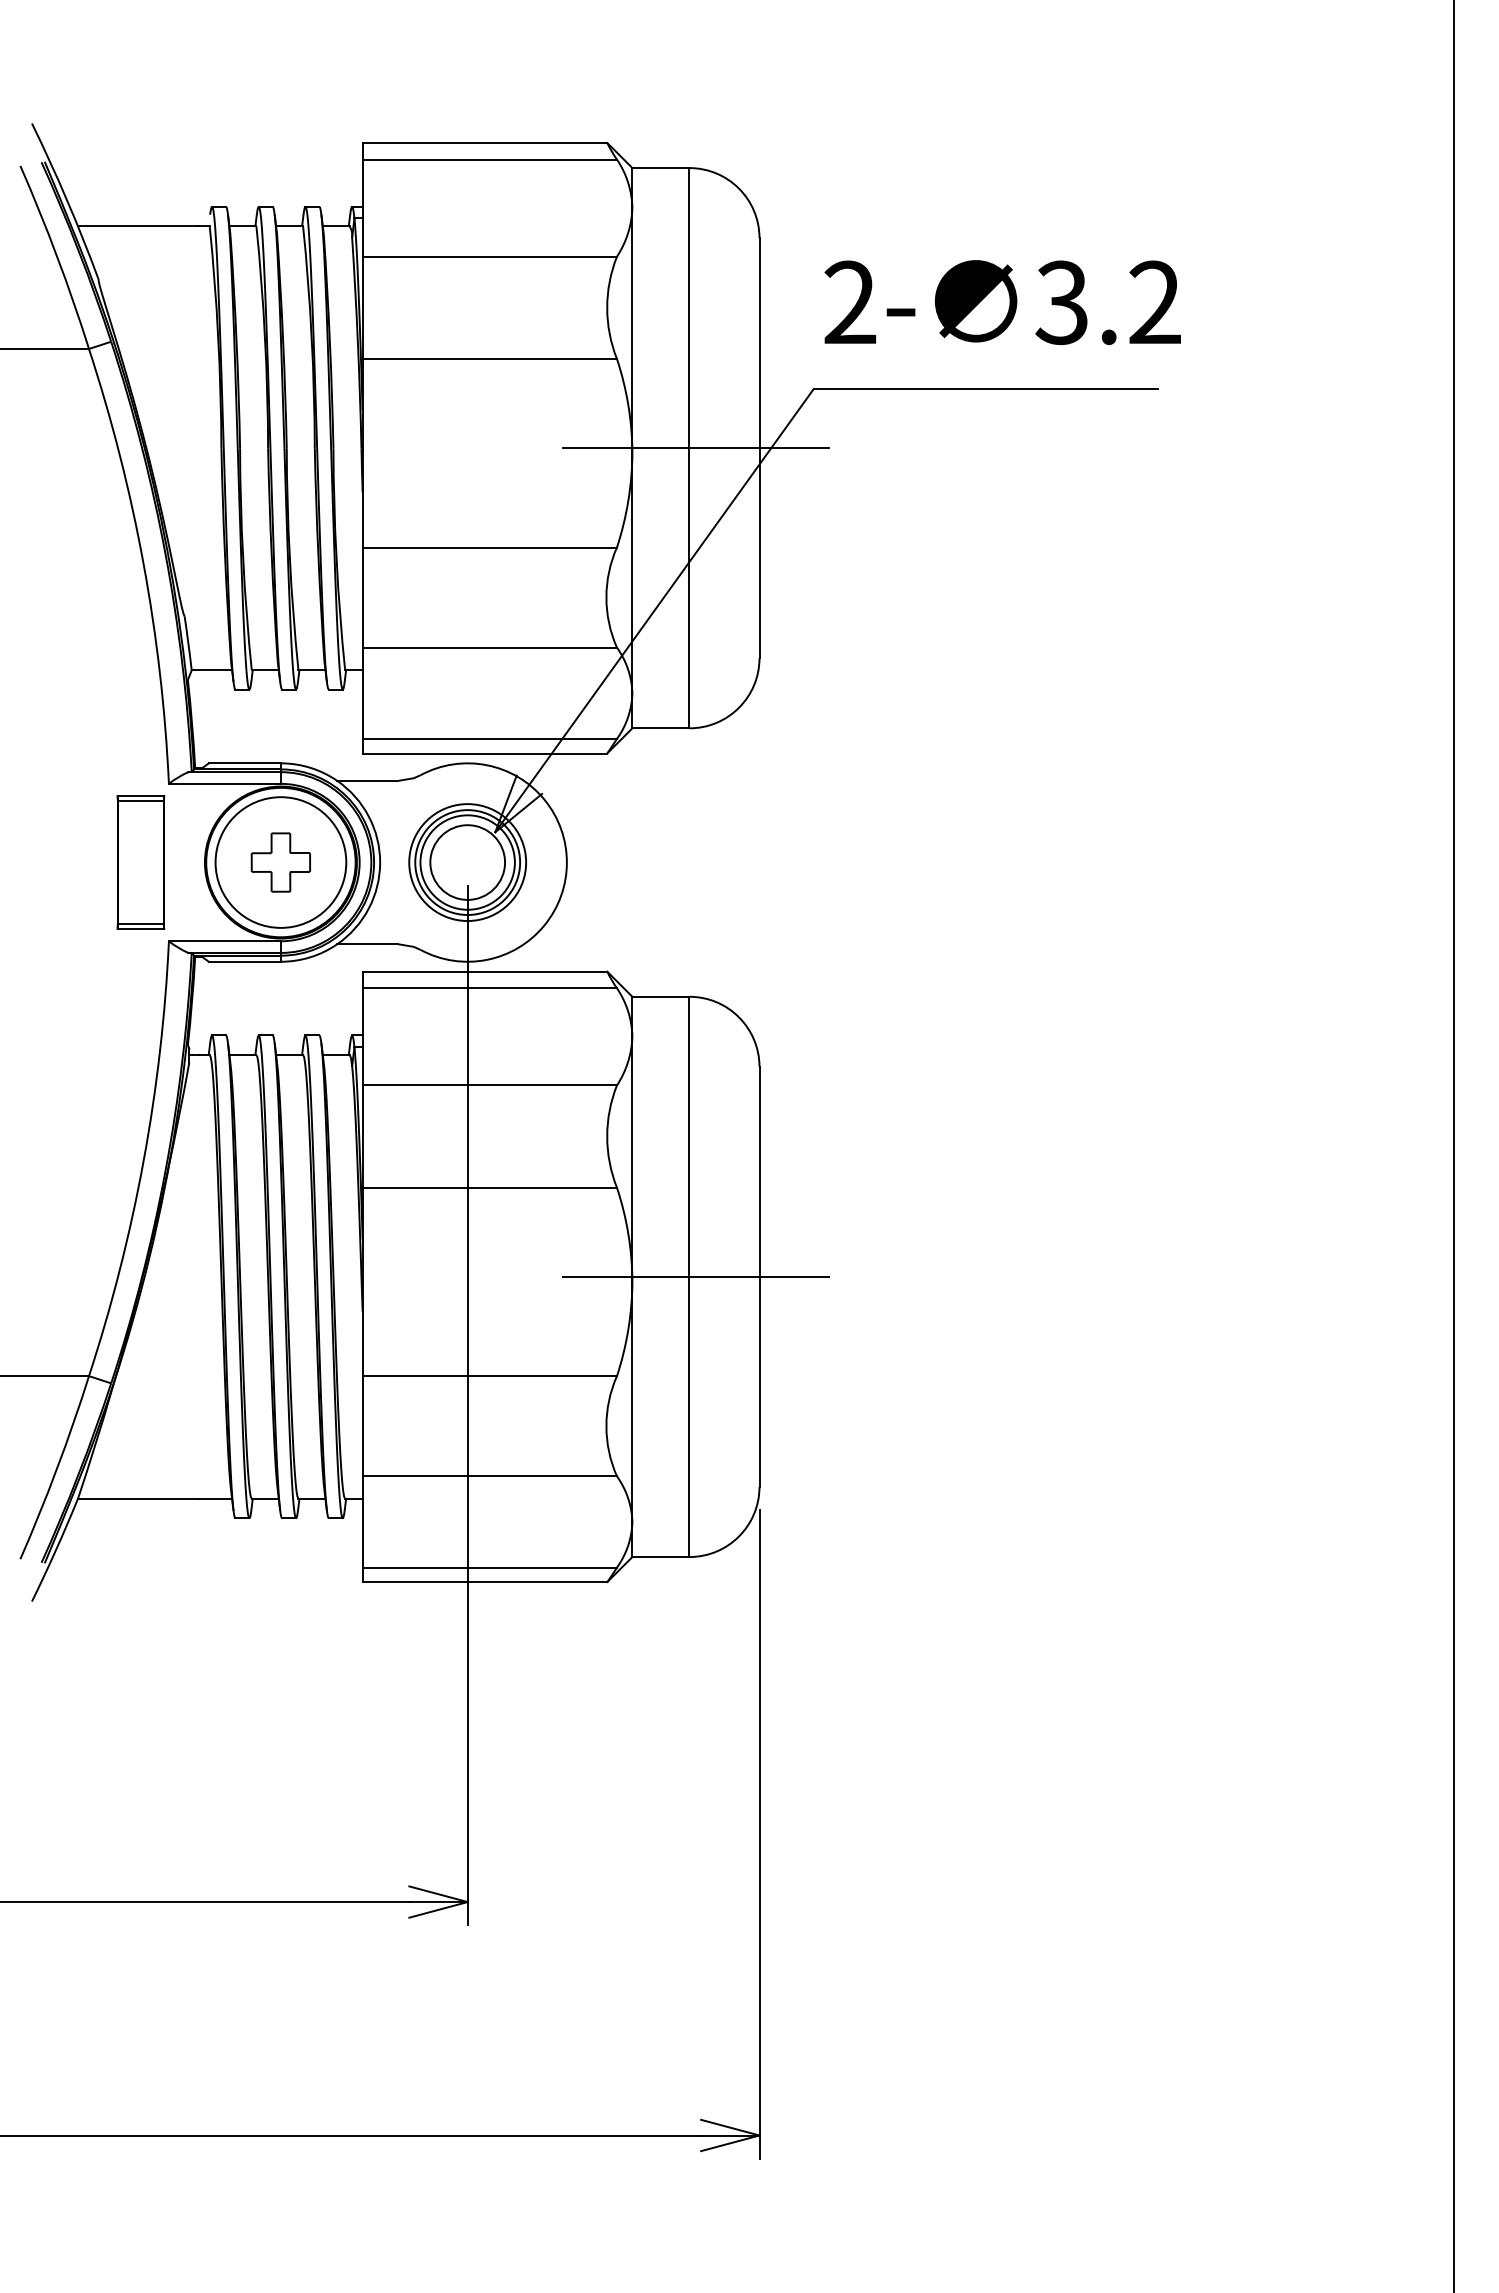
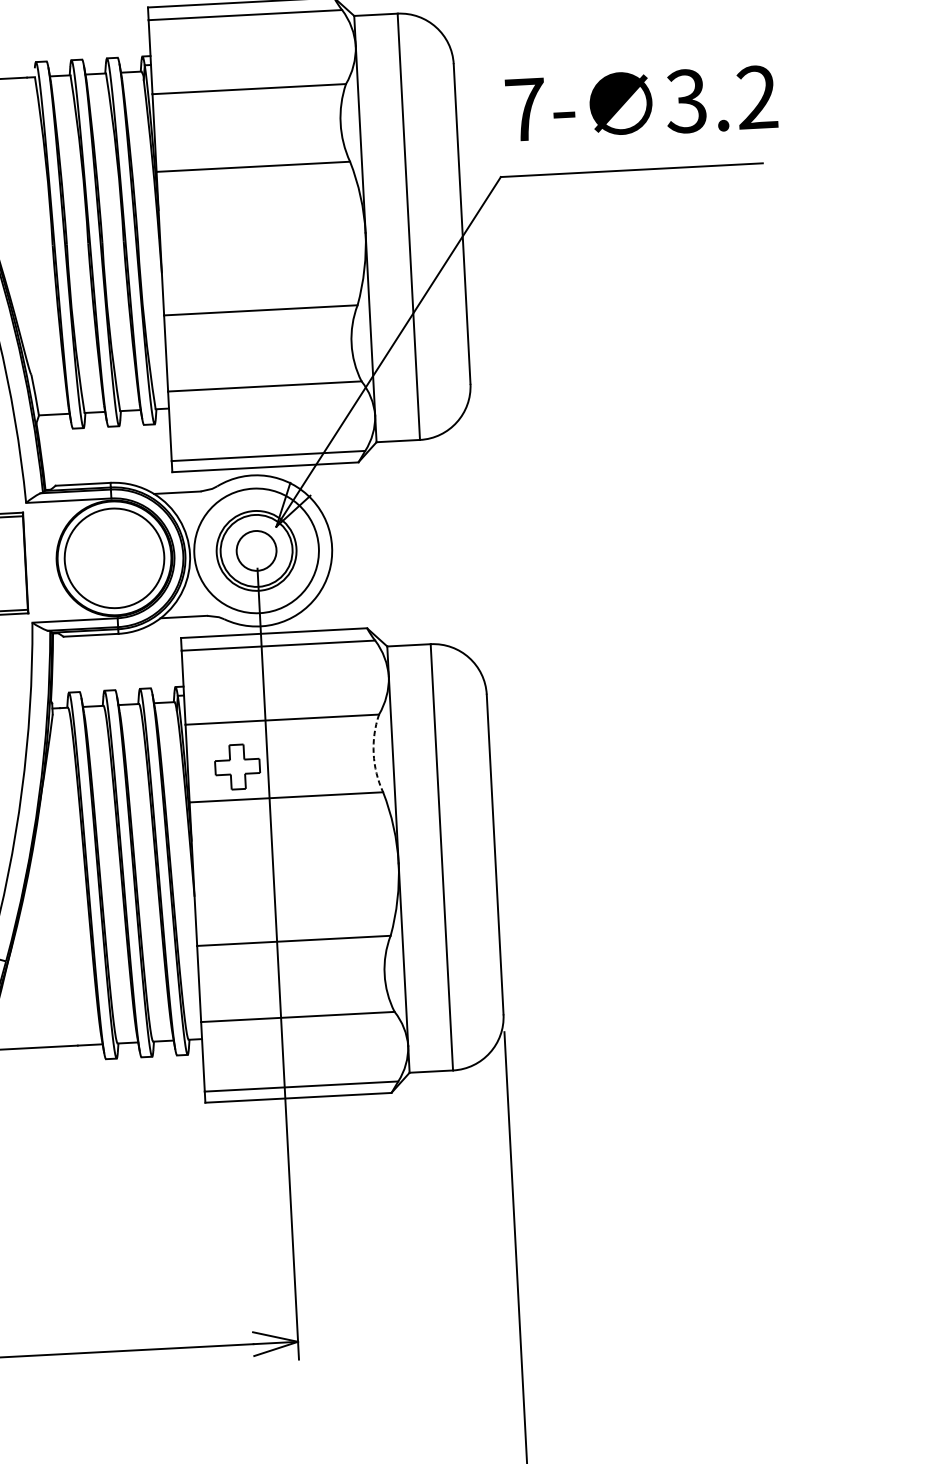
text: (850, 301) -> (525, 108), 2- -> 7-
line: (695, 448) -> (413, 226), removed
part: (280, 862) -> (237, 767), moved
circle: (467, 862) -> (256, 550), size x0.7
circle: (467, 862) -> (256, 550), size x1.4
arc: (607, 1136) -> (373, 753), solid -> dashed
line: (695, 1276) -> (446, 856), removed

